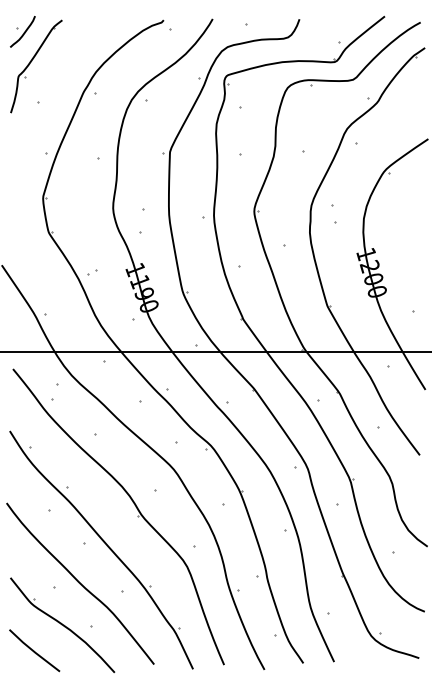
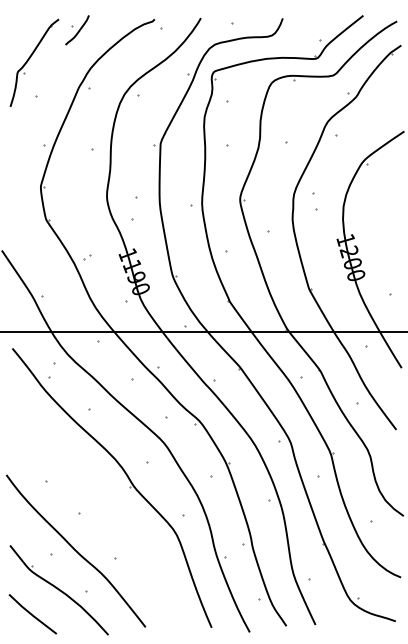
part: (22, 31) -> (77, 29), moved
part: (107, 547) -> (101, 516), removed

